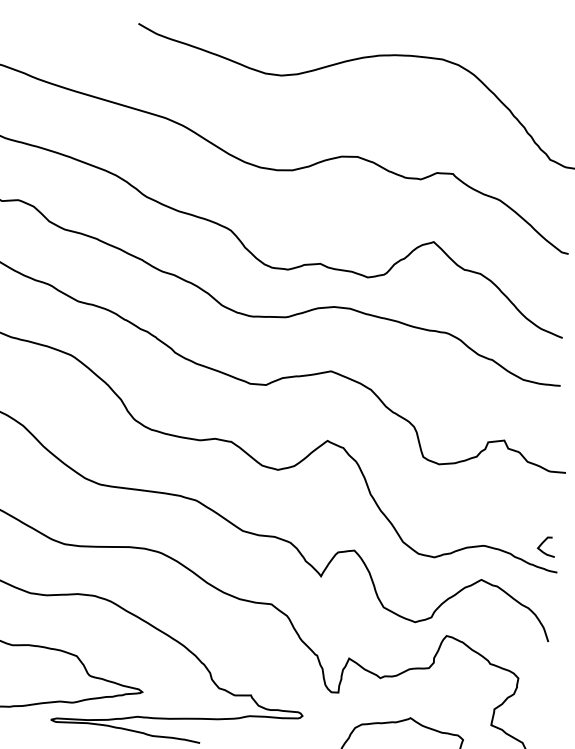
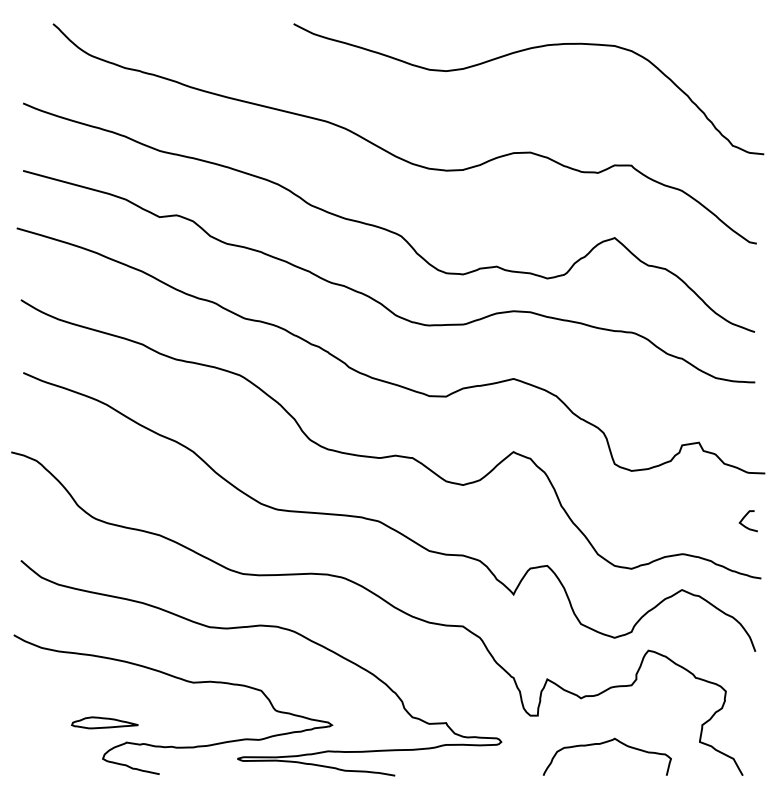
curve: (542, 544) -> (744, 518), moved

